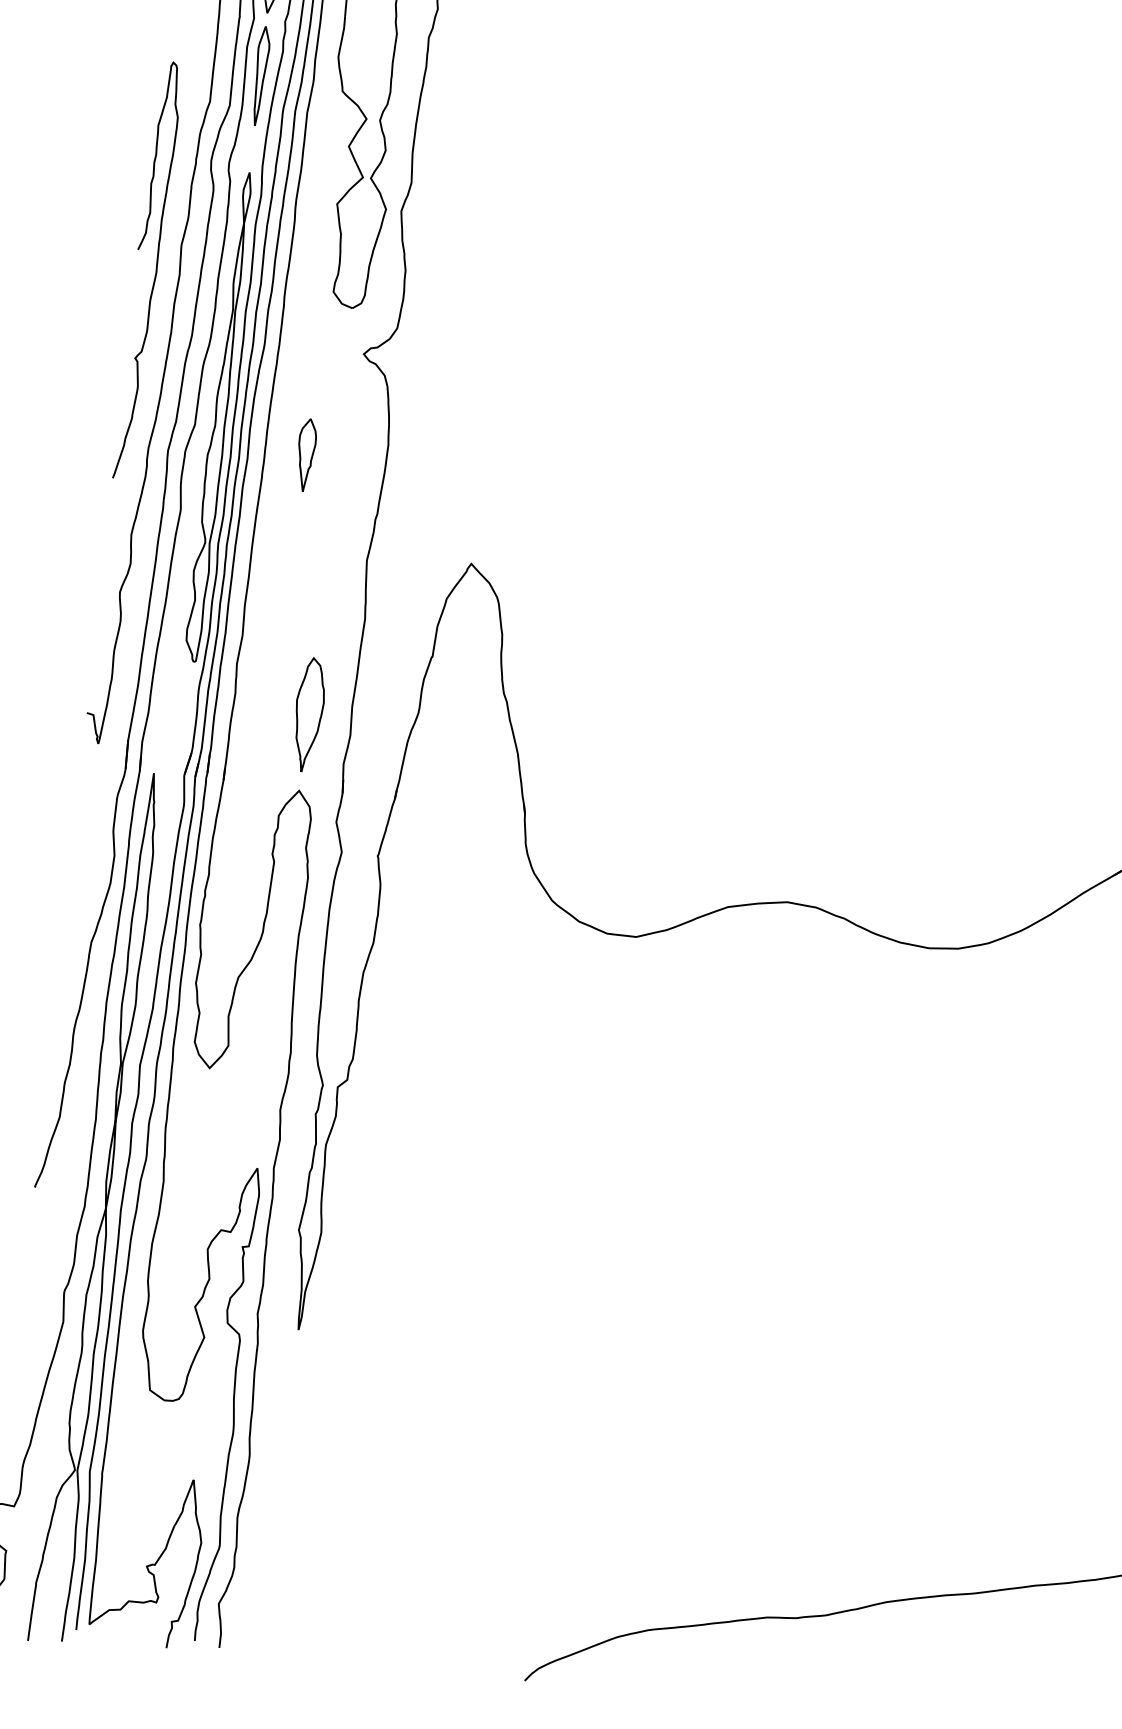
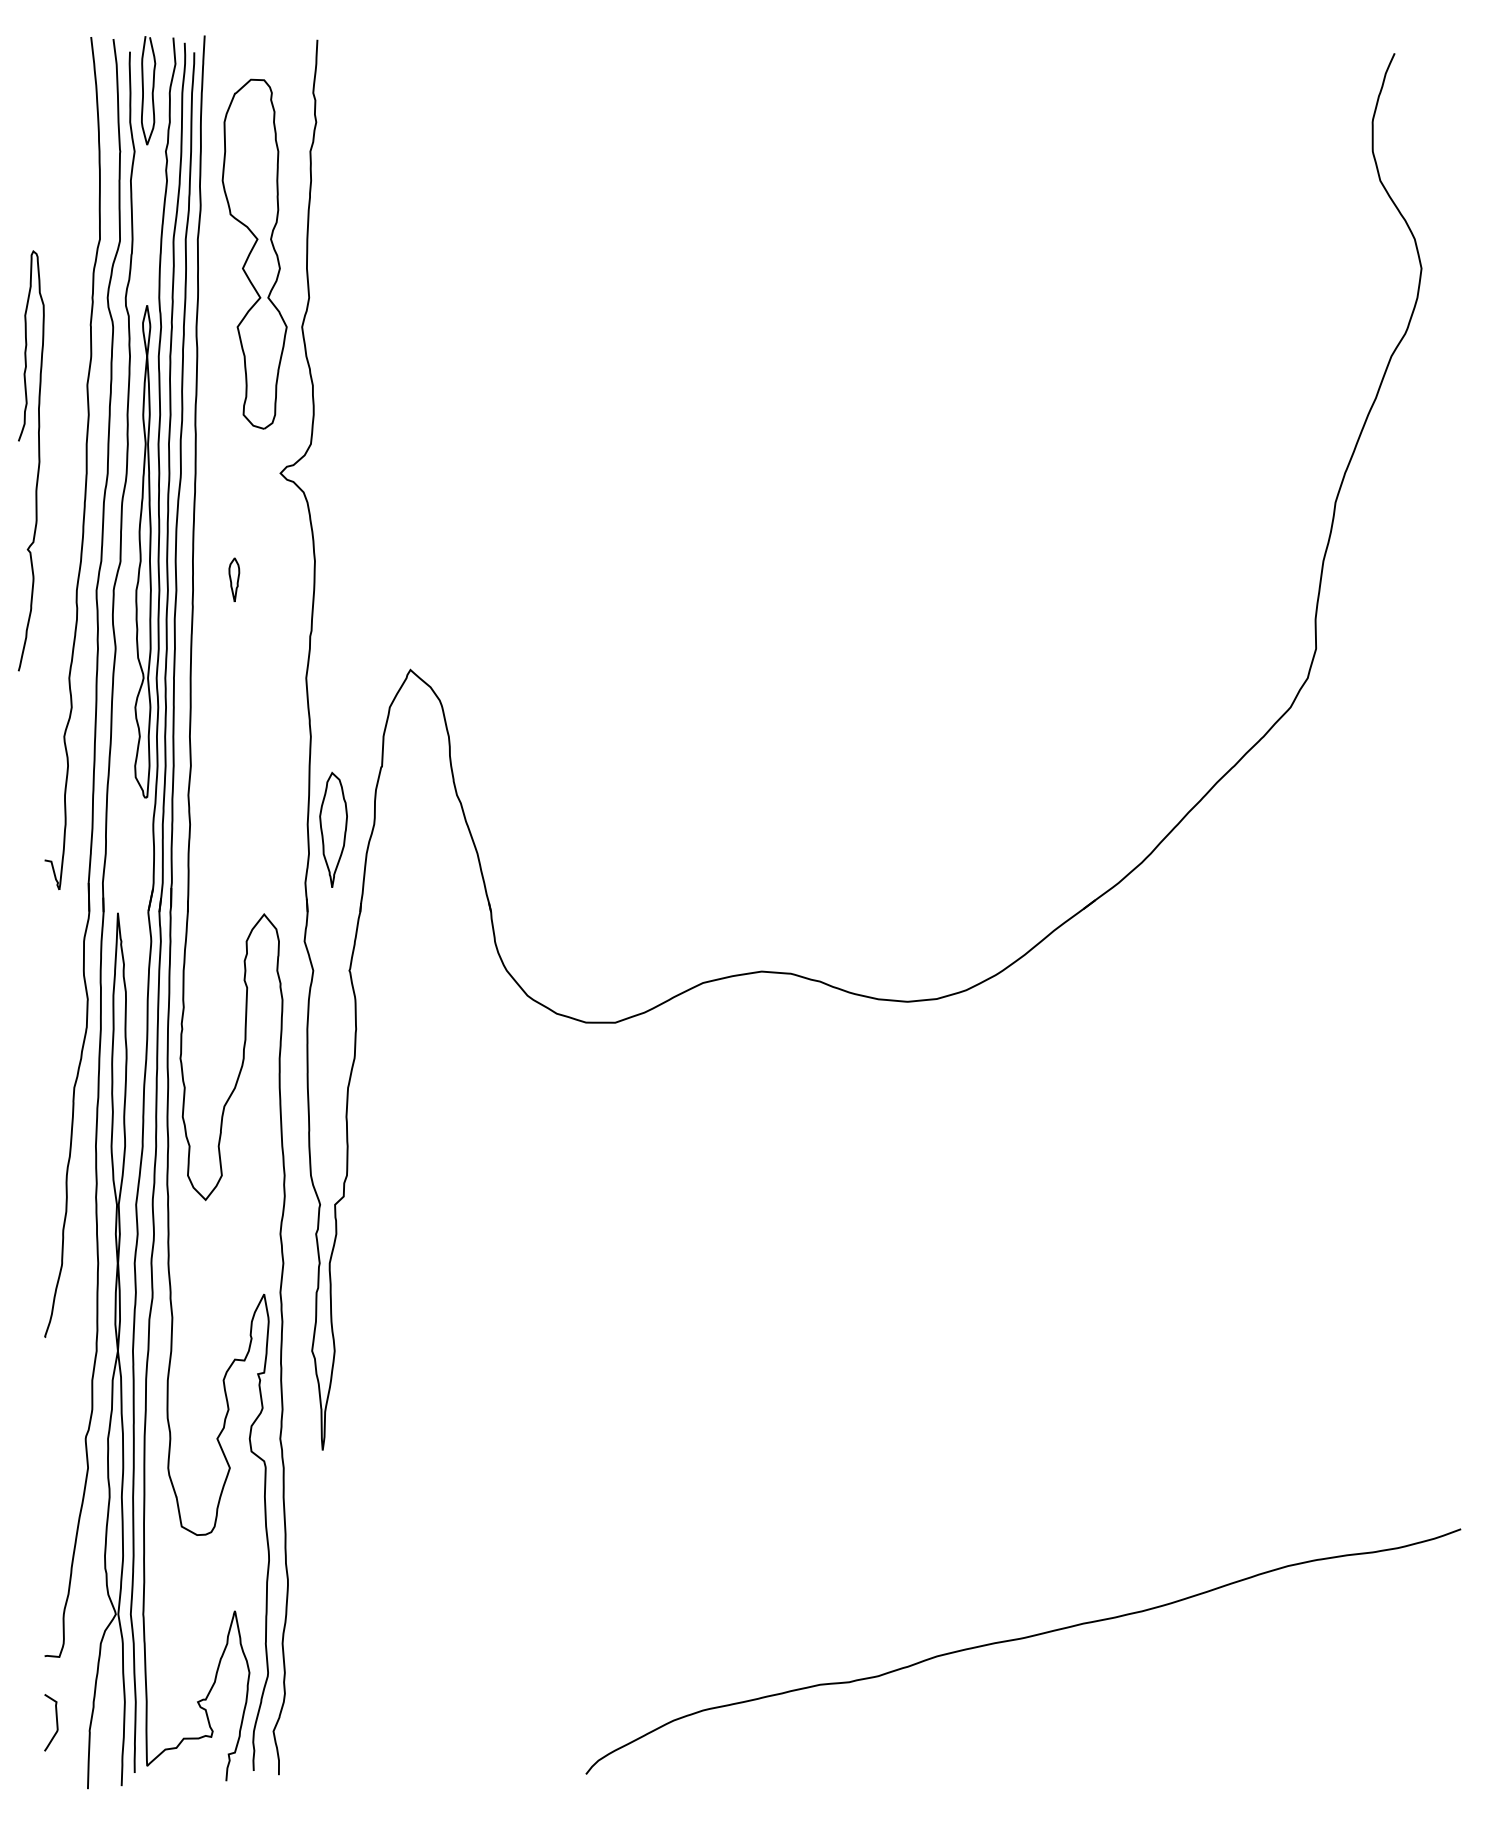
part: (260, 76) -> (147, 208), removed
curve: (155, 270) -> (38, 460), moved
part: (306, 454) -> (234, 579), size x0.6
part: (308, 714) -> (333, 829), moved

